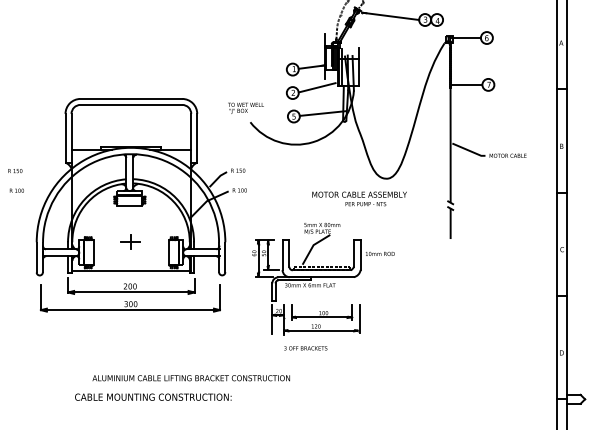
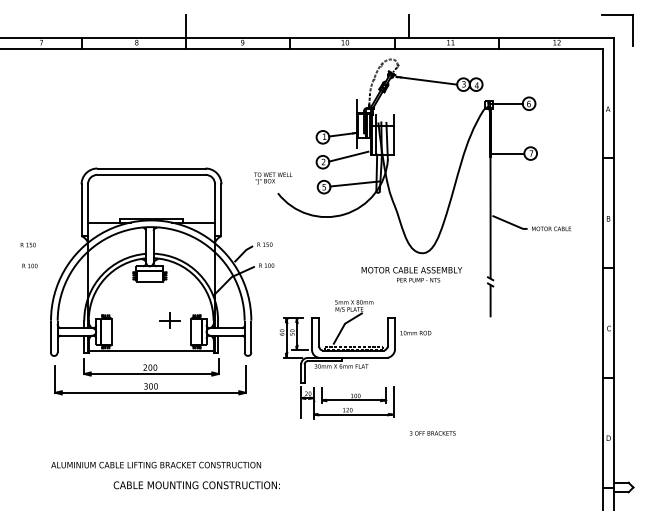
text: (359, 198) -> (411, 274), moved
part: (130, 242) -> (169, 320), moved
text: (305, 348) -> (432, 433), moved
text: (190, 377) -> (155, 464), moved
text: (153, 397) -> (196, 485), moved

